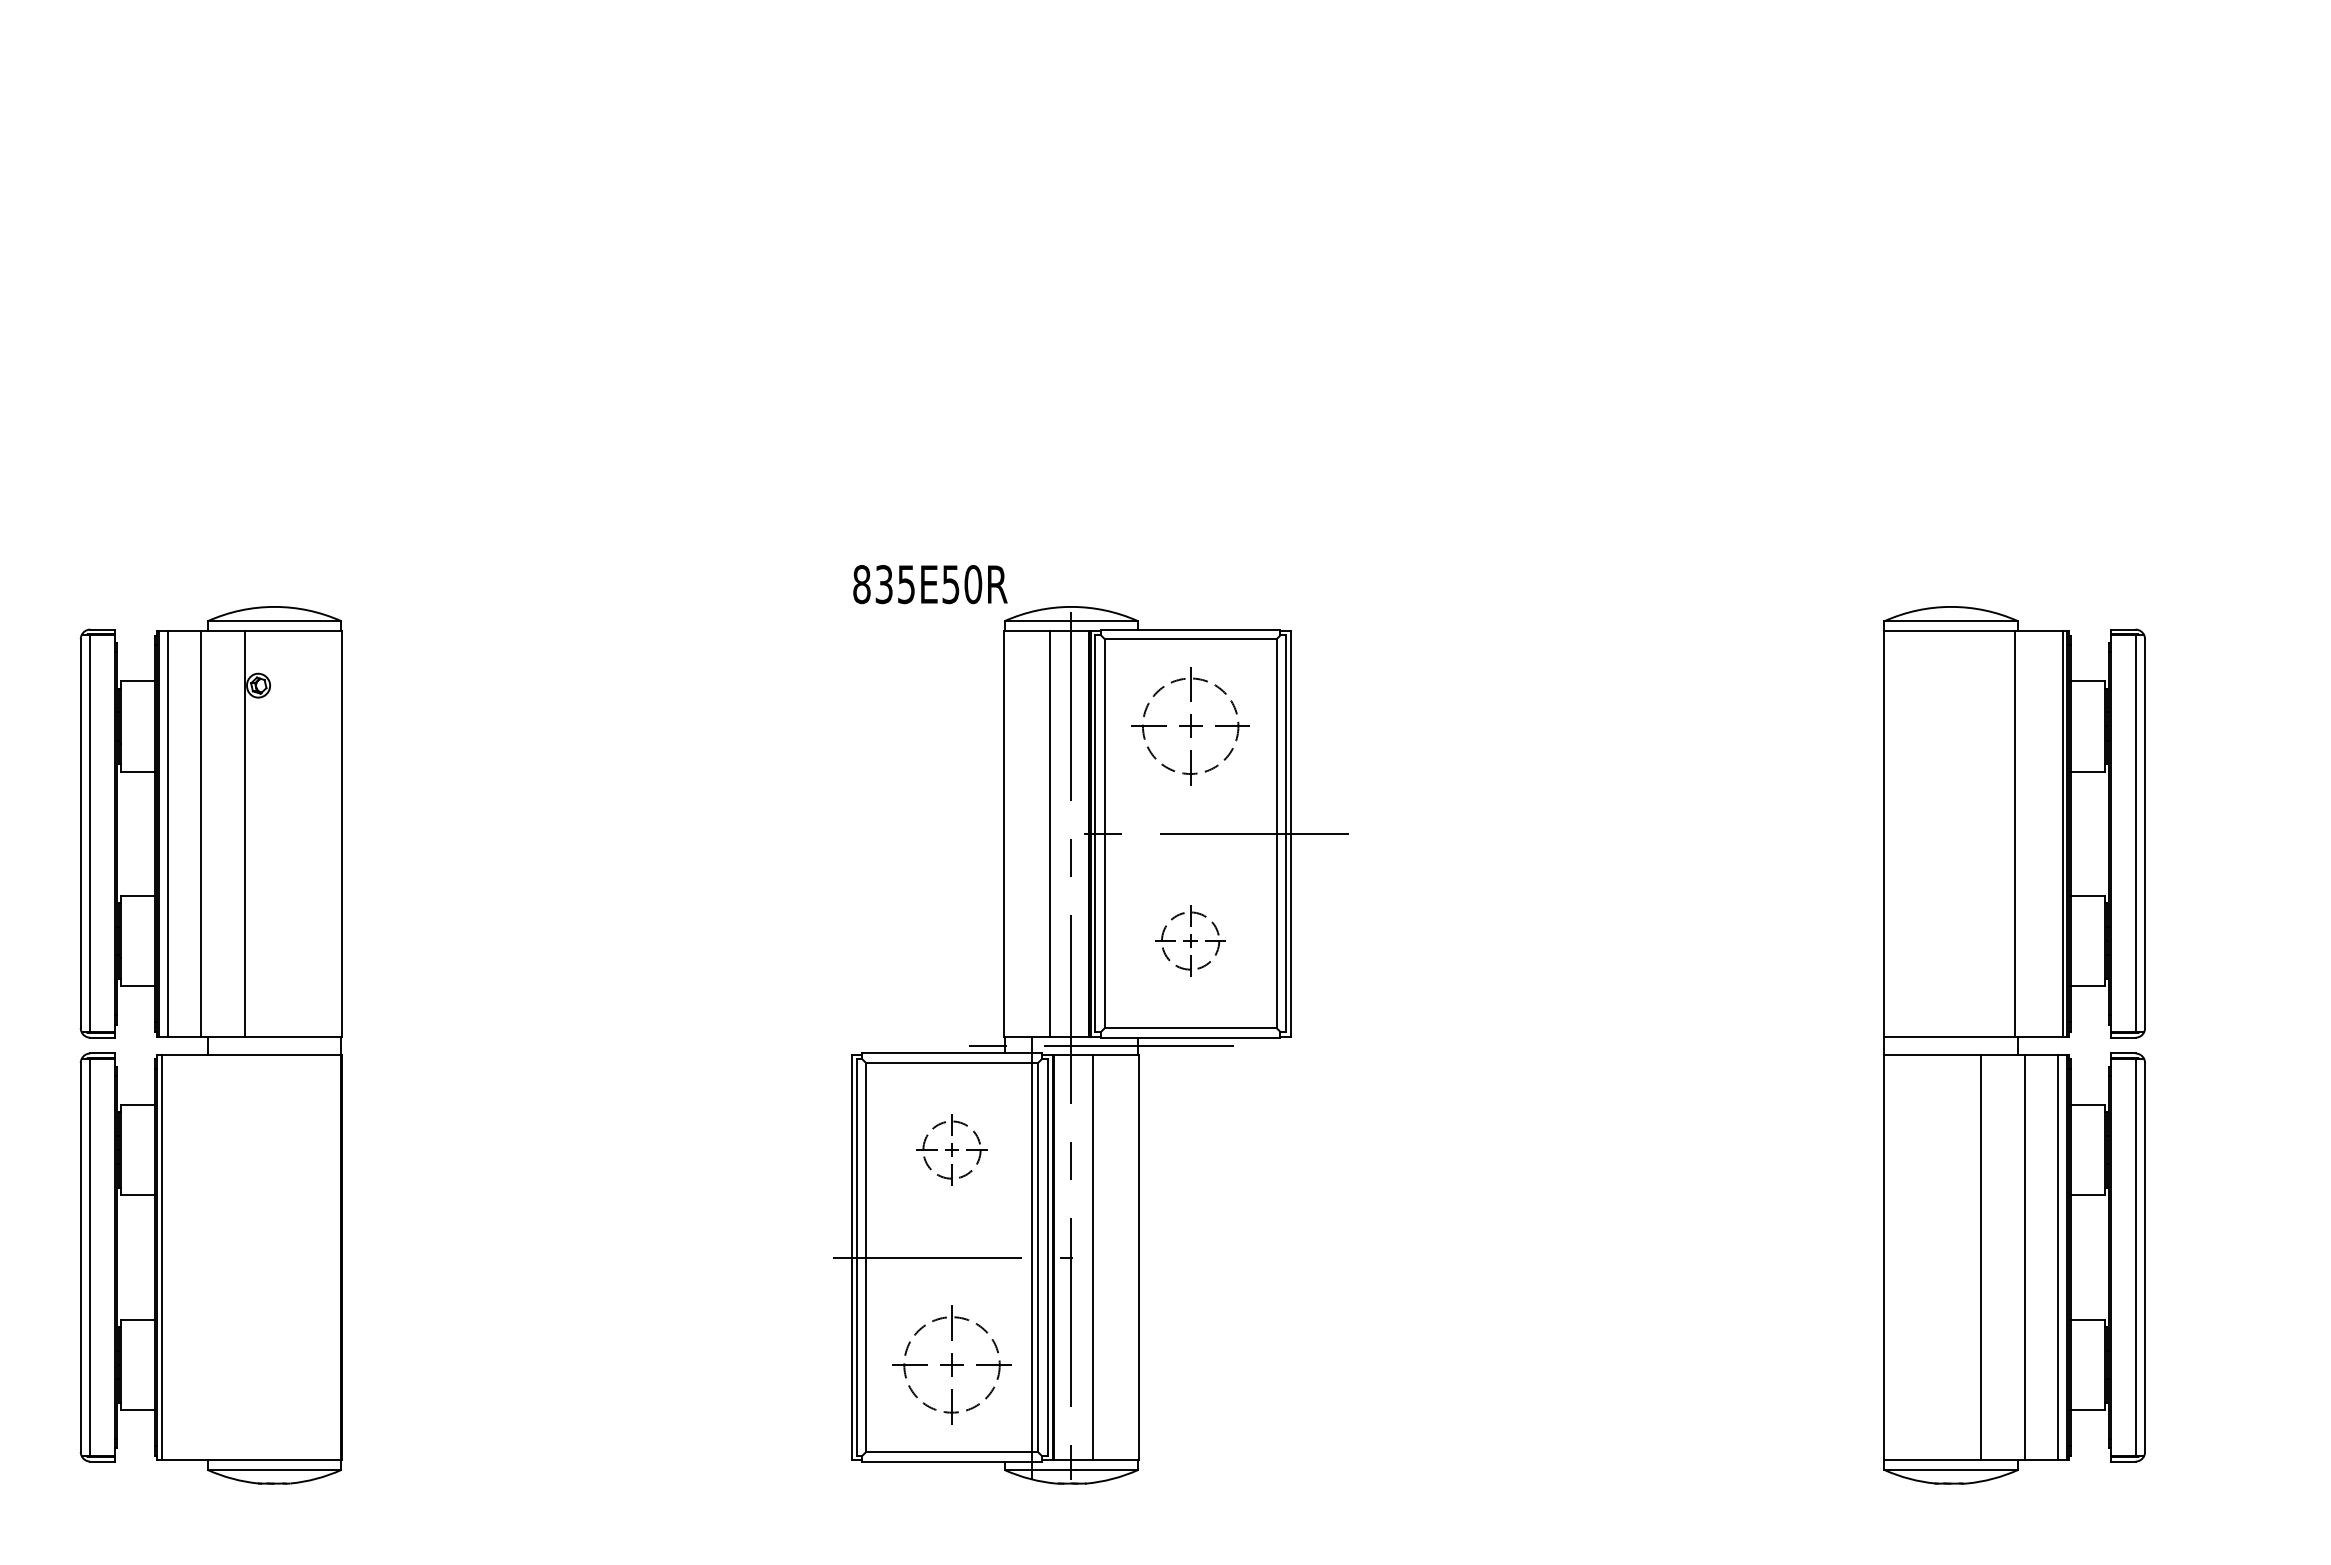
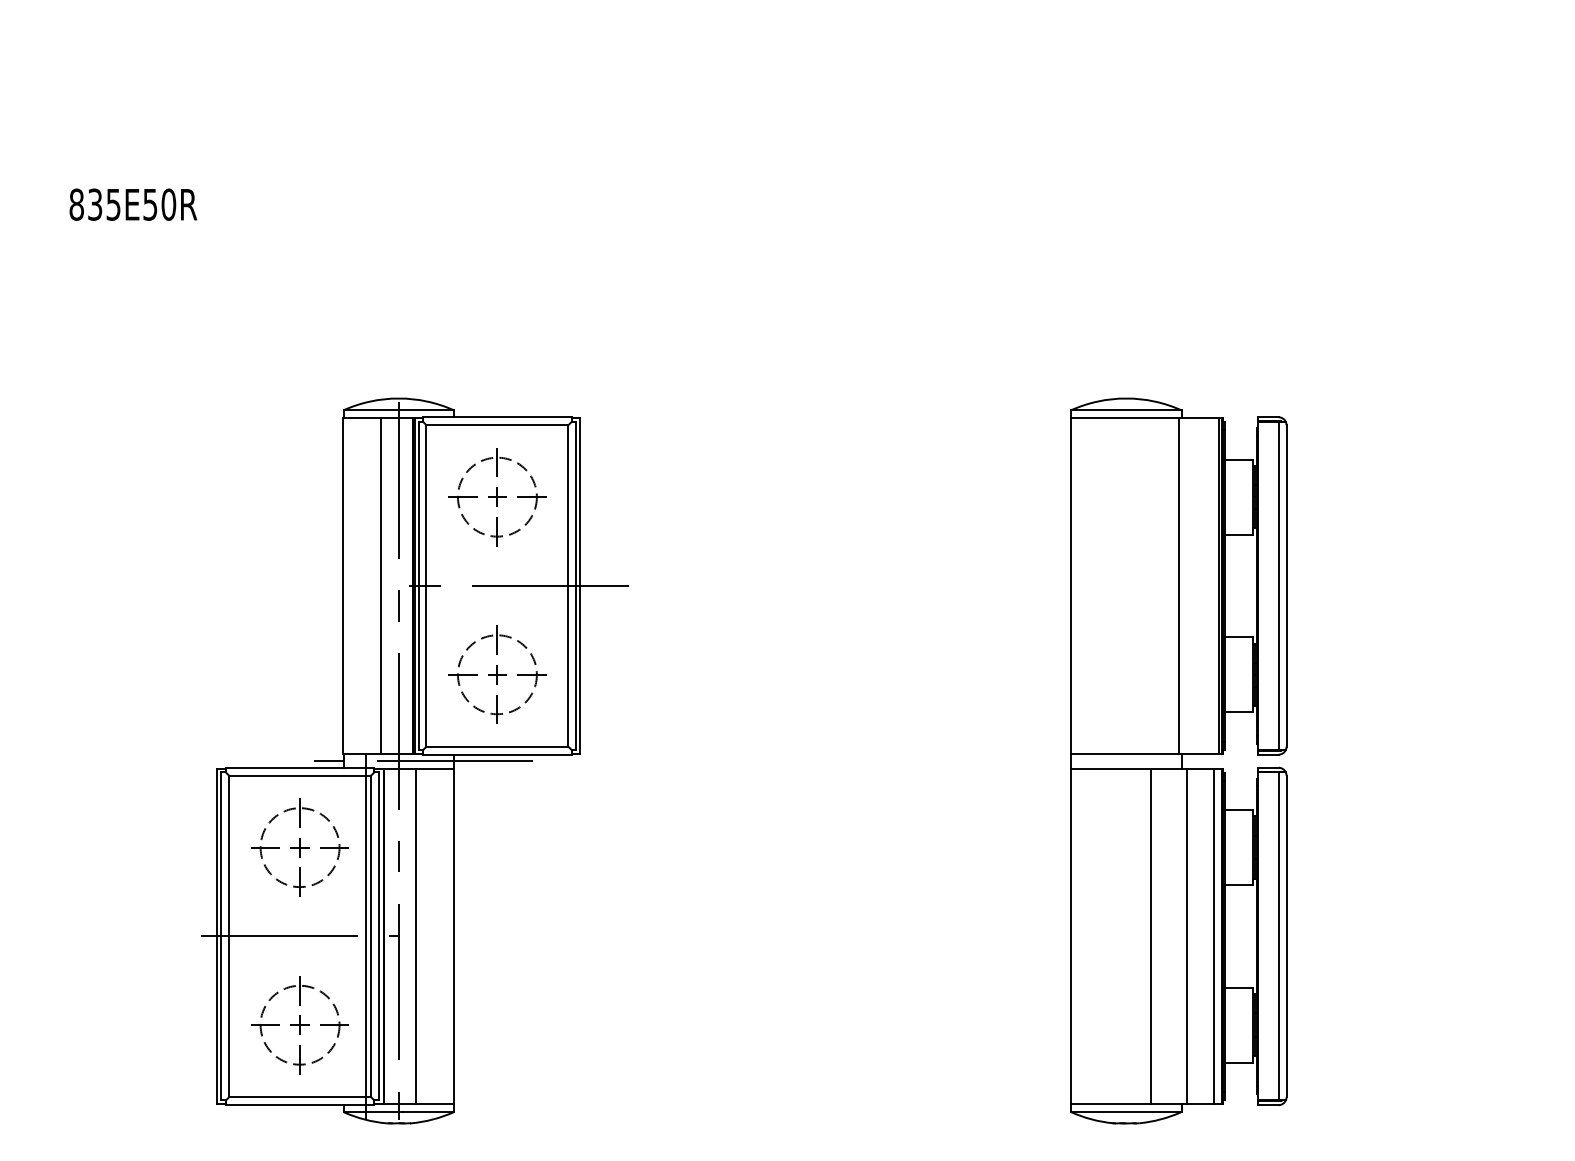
text: (930, 584) -> (133, 204), moved
part: (1190, 940) -> (497, 674), size x1.67
part: (951, 1149) -> (299, 847), size x1.67

